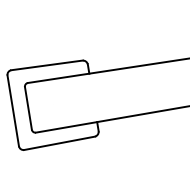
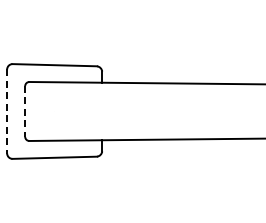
line: (28, 108) -> (25, 111), solid -> dashed
line: (13, 110) -> (7, 111), solid -> dashed

